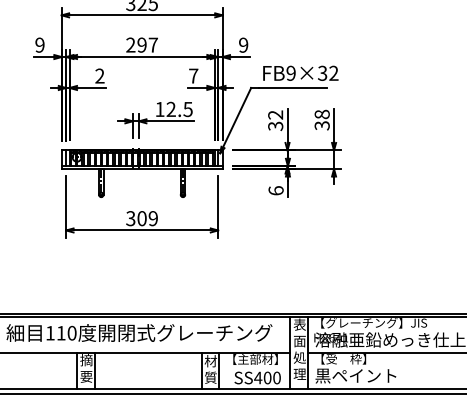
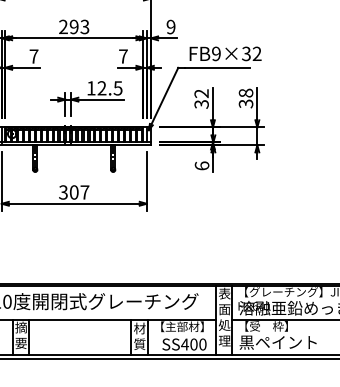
text: (152, 44) -> (84, 26), 297 -> 293
text: (99, 75) -> (33, 55), 2 -> 7
text: (152, 218) -> (84, 192), 309 -> 307

